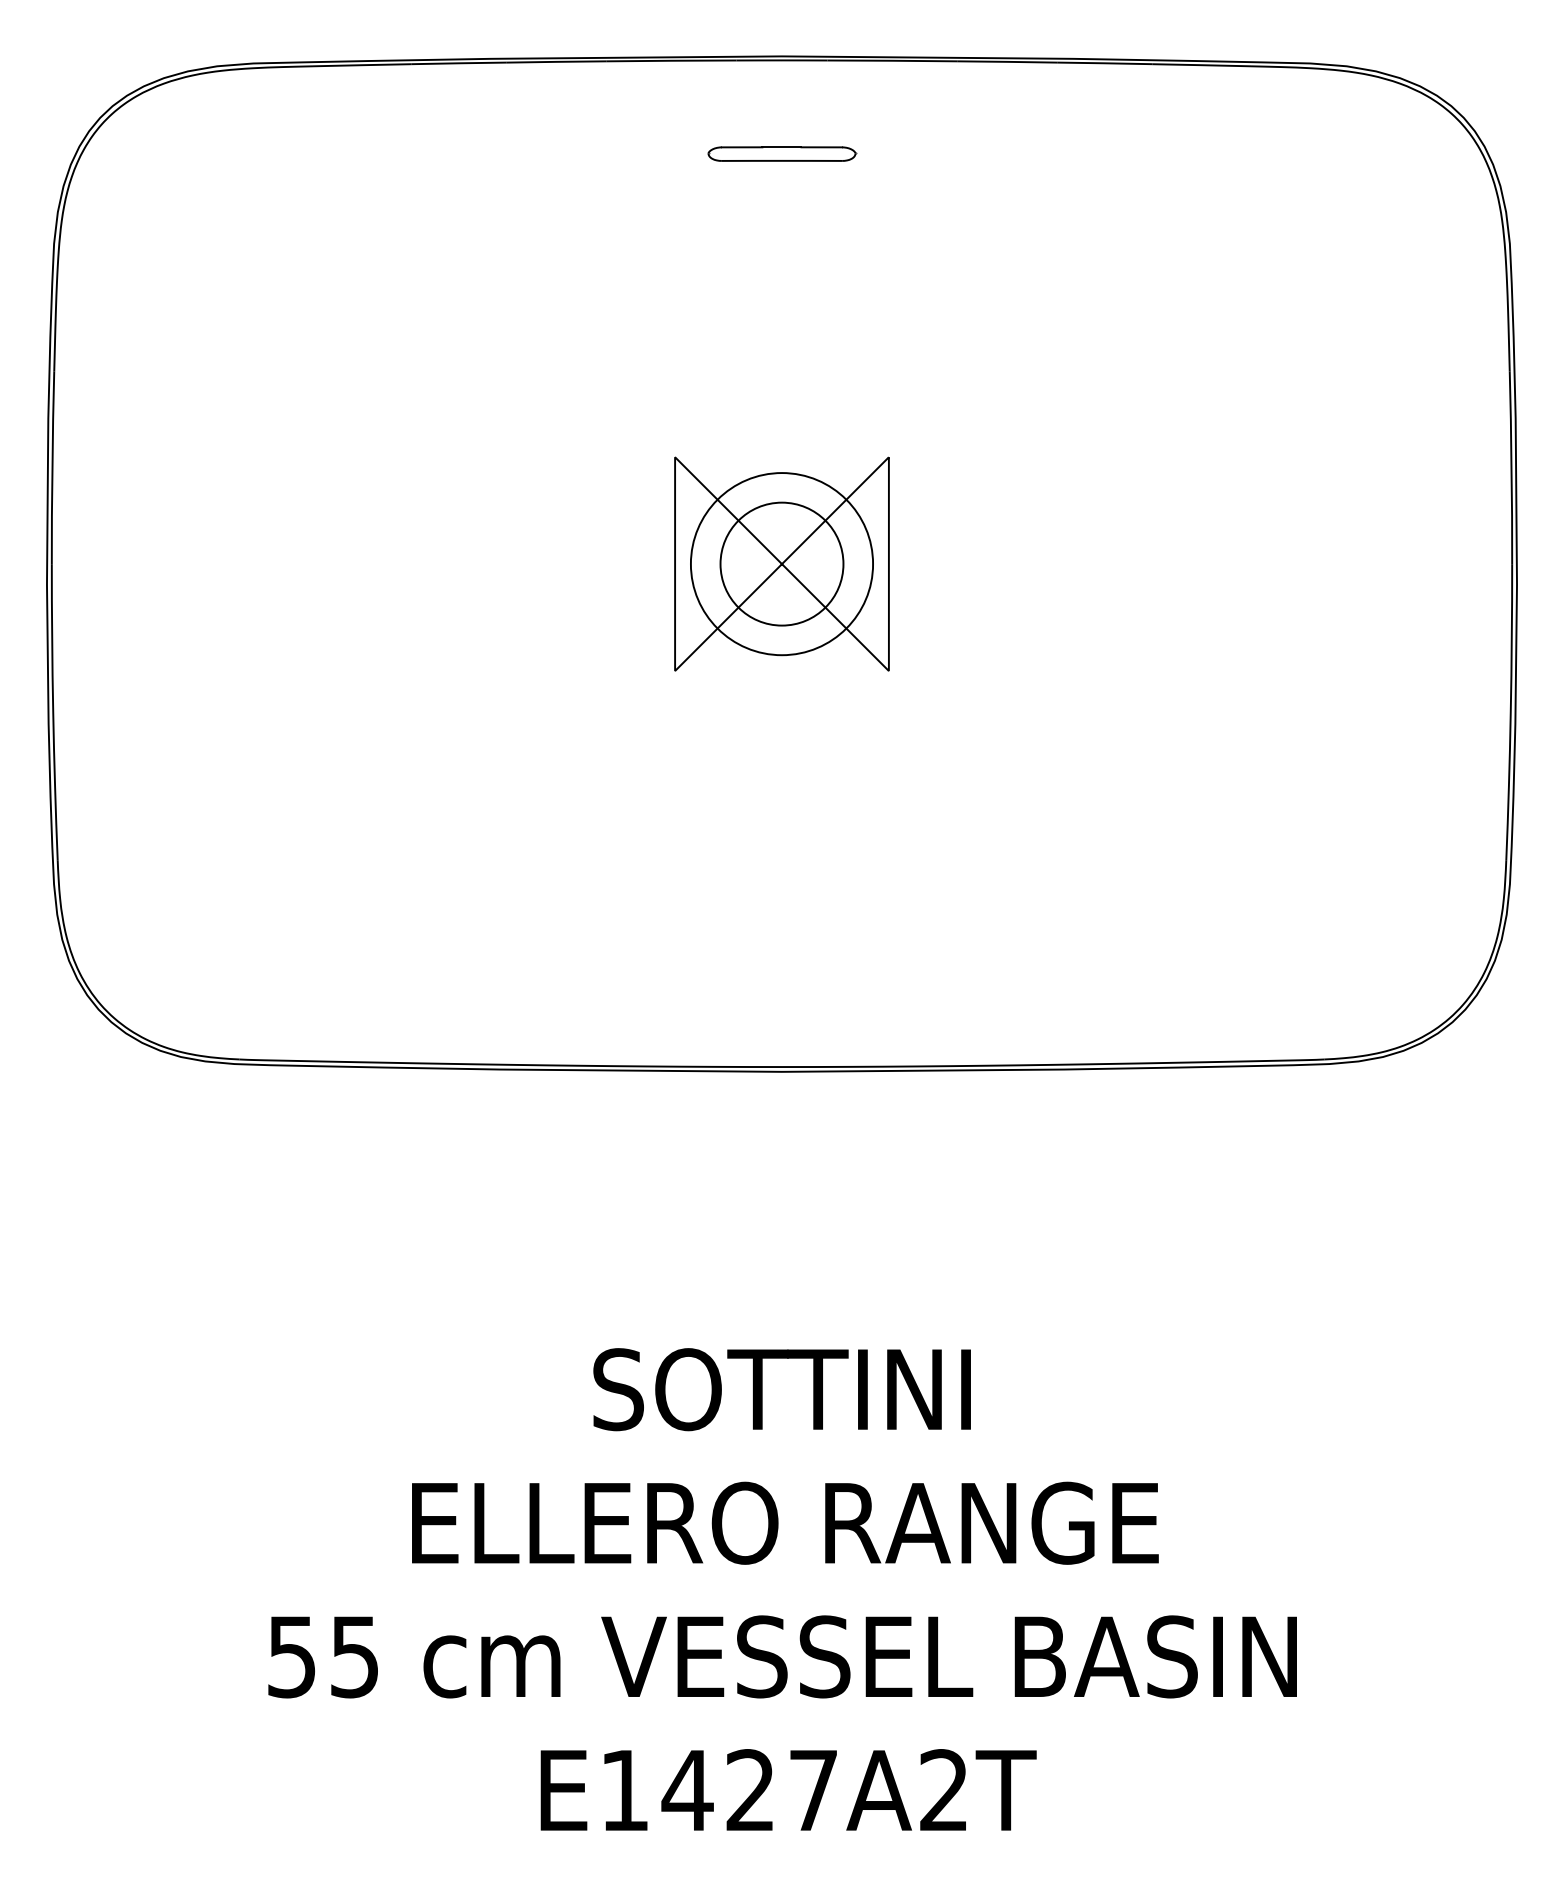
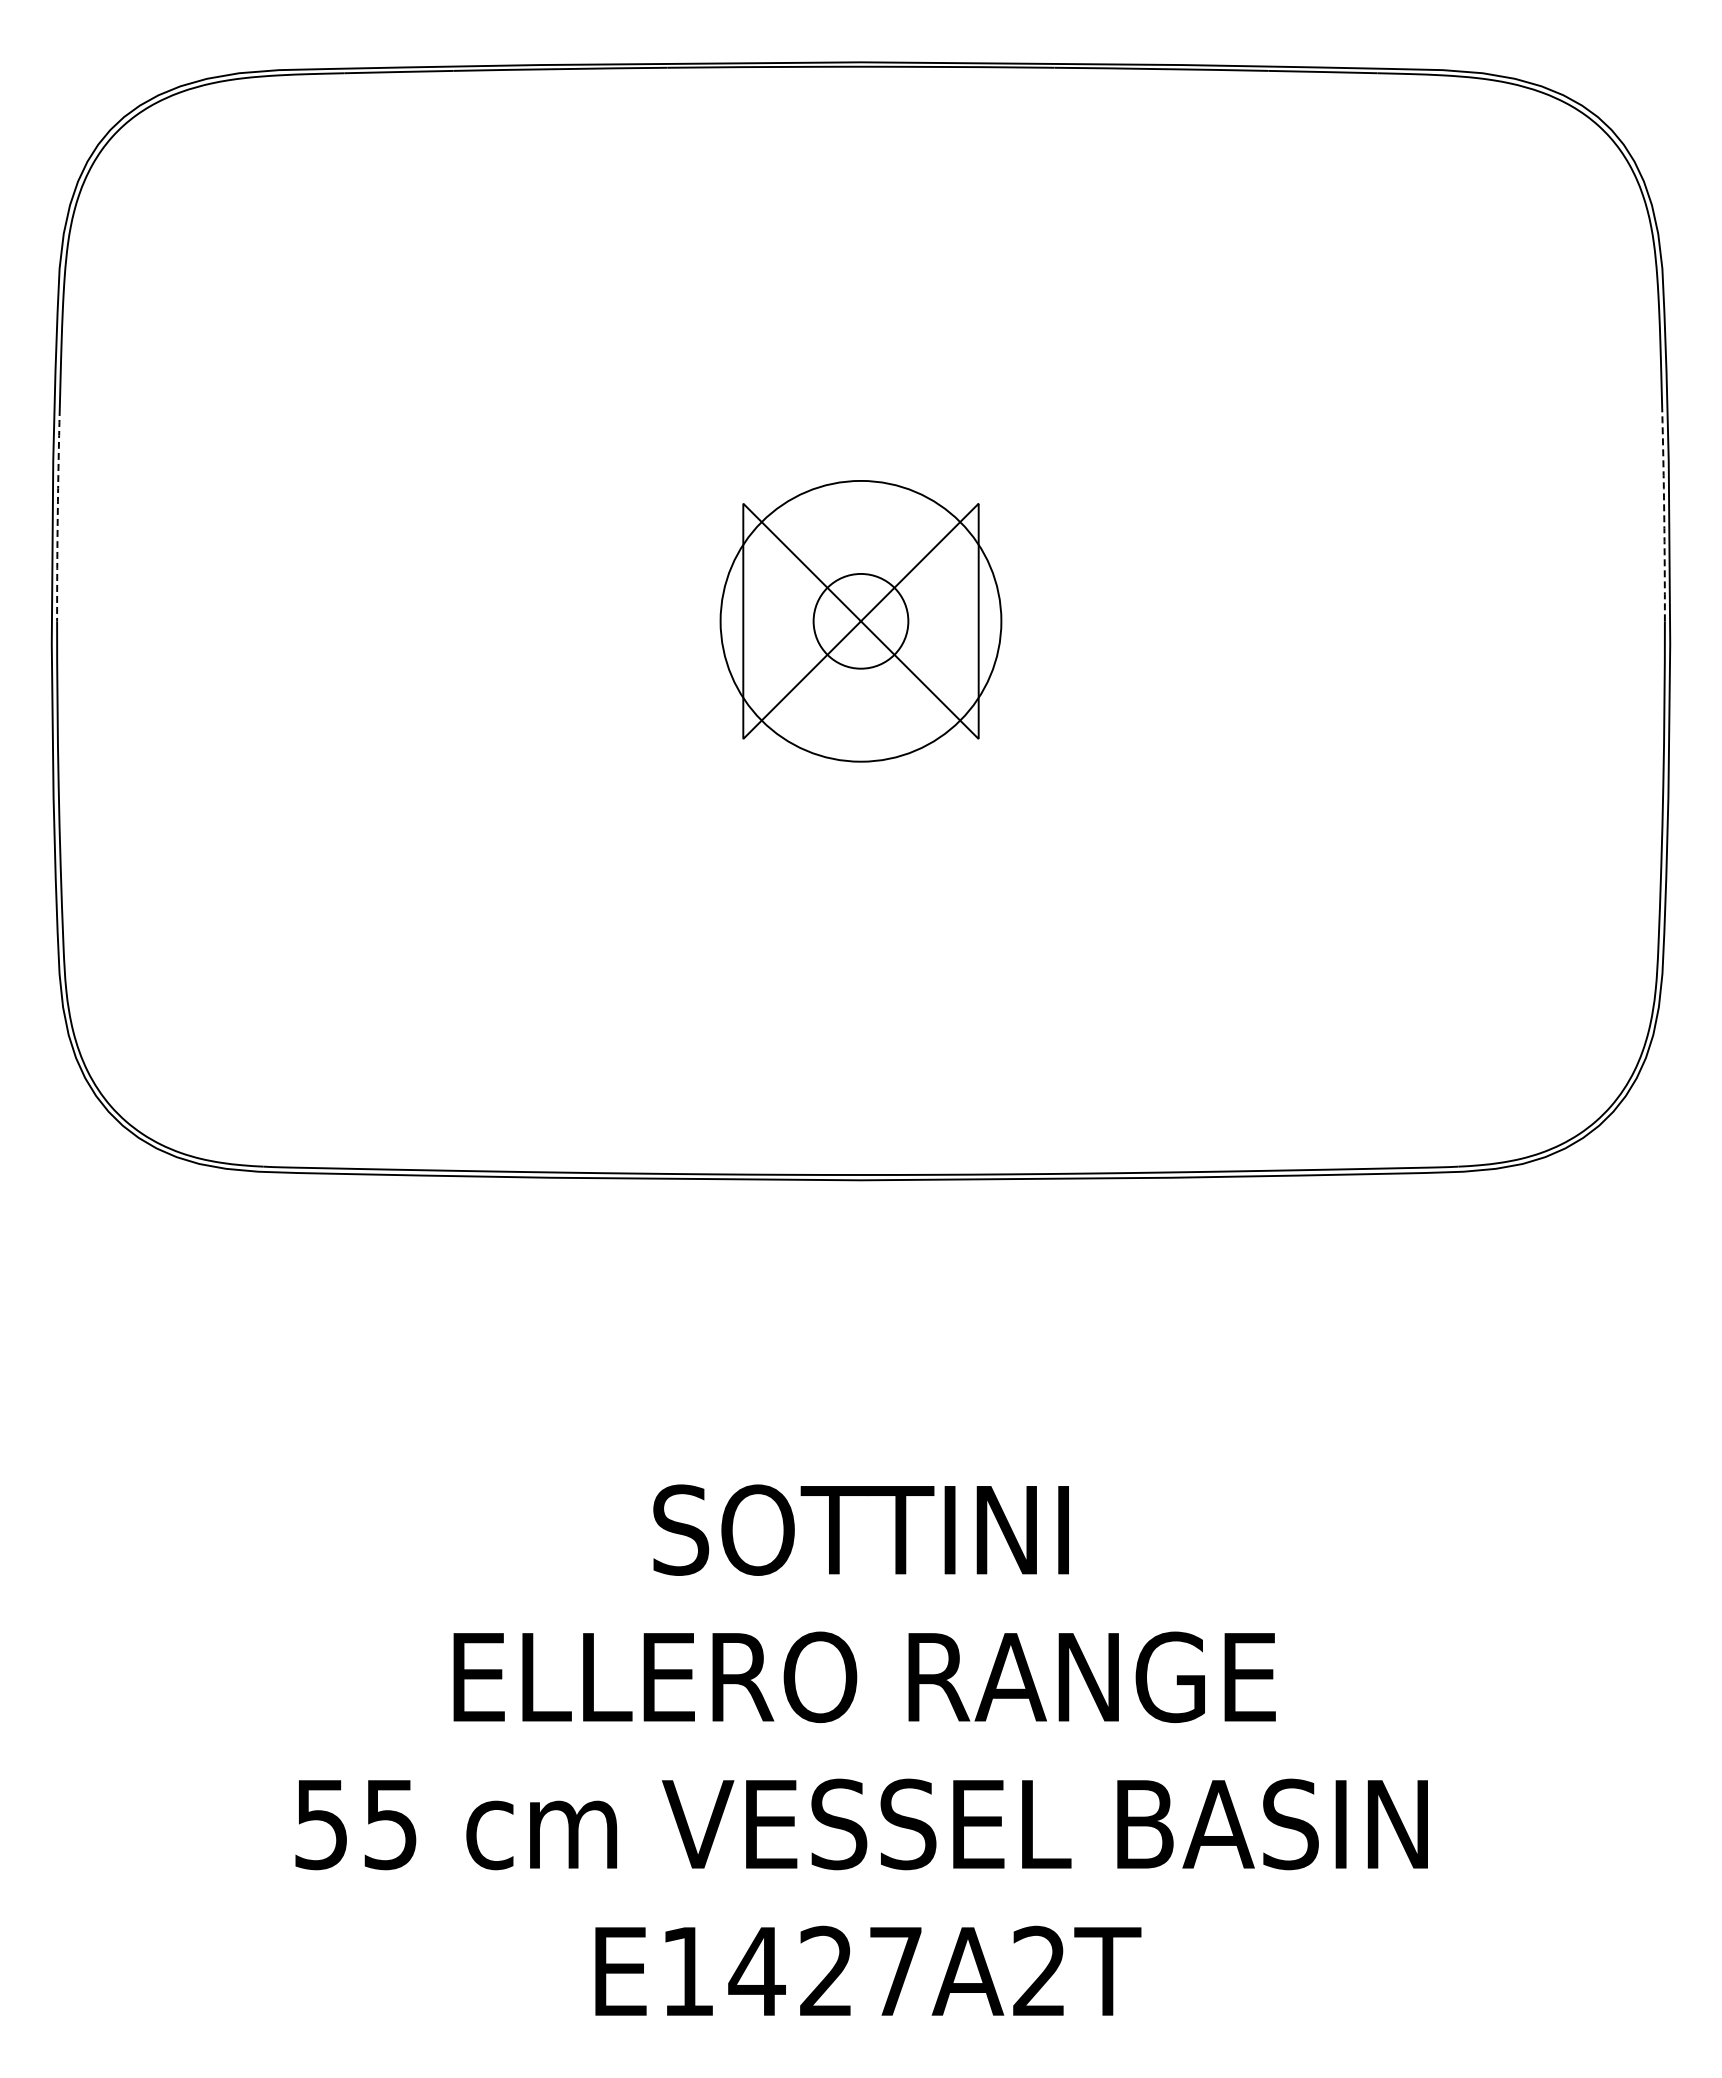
part: (782, 153) -> (861, 169), removed
arc: (52, 468) -> (57, 515), solid -> dashed
arc: (1511, 468) -> (1664, 515), solid -> dashed
circle: (781, 564) -> (860, 621), size x0.7
circle: (781, 564) -> (860, 621), size x1.4

